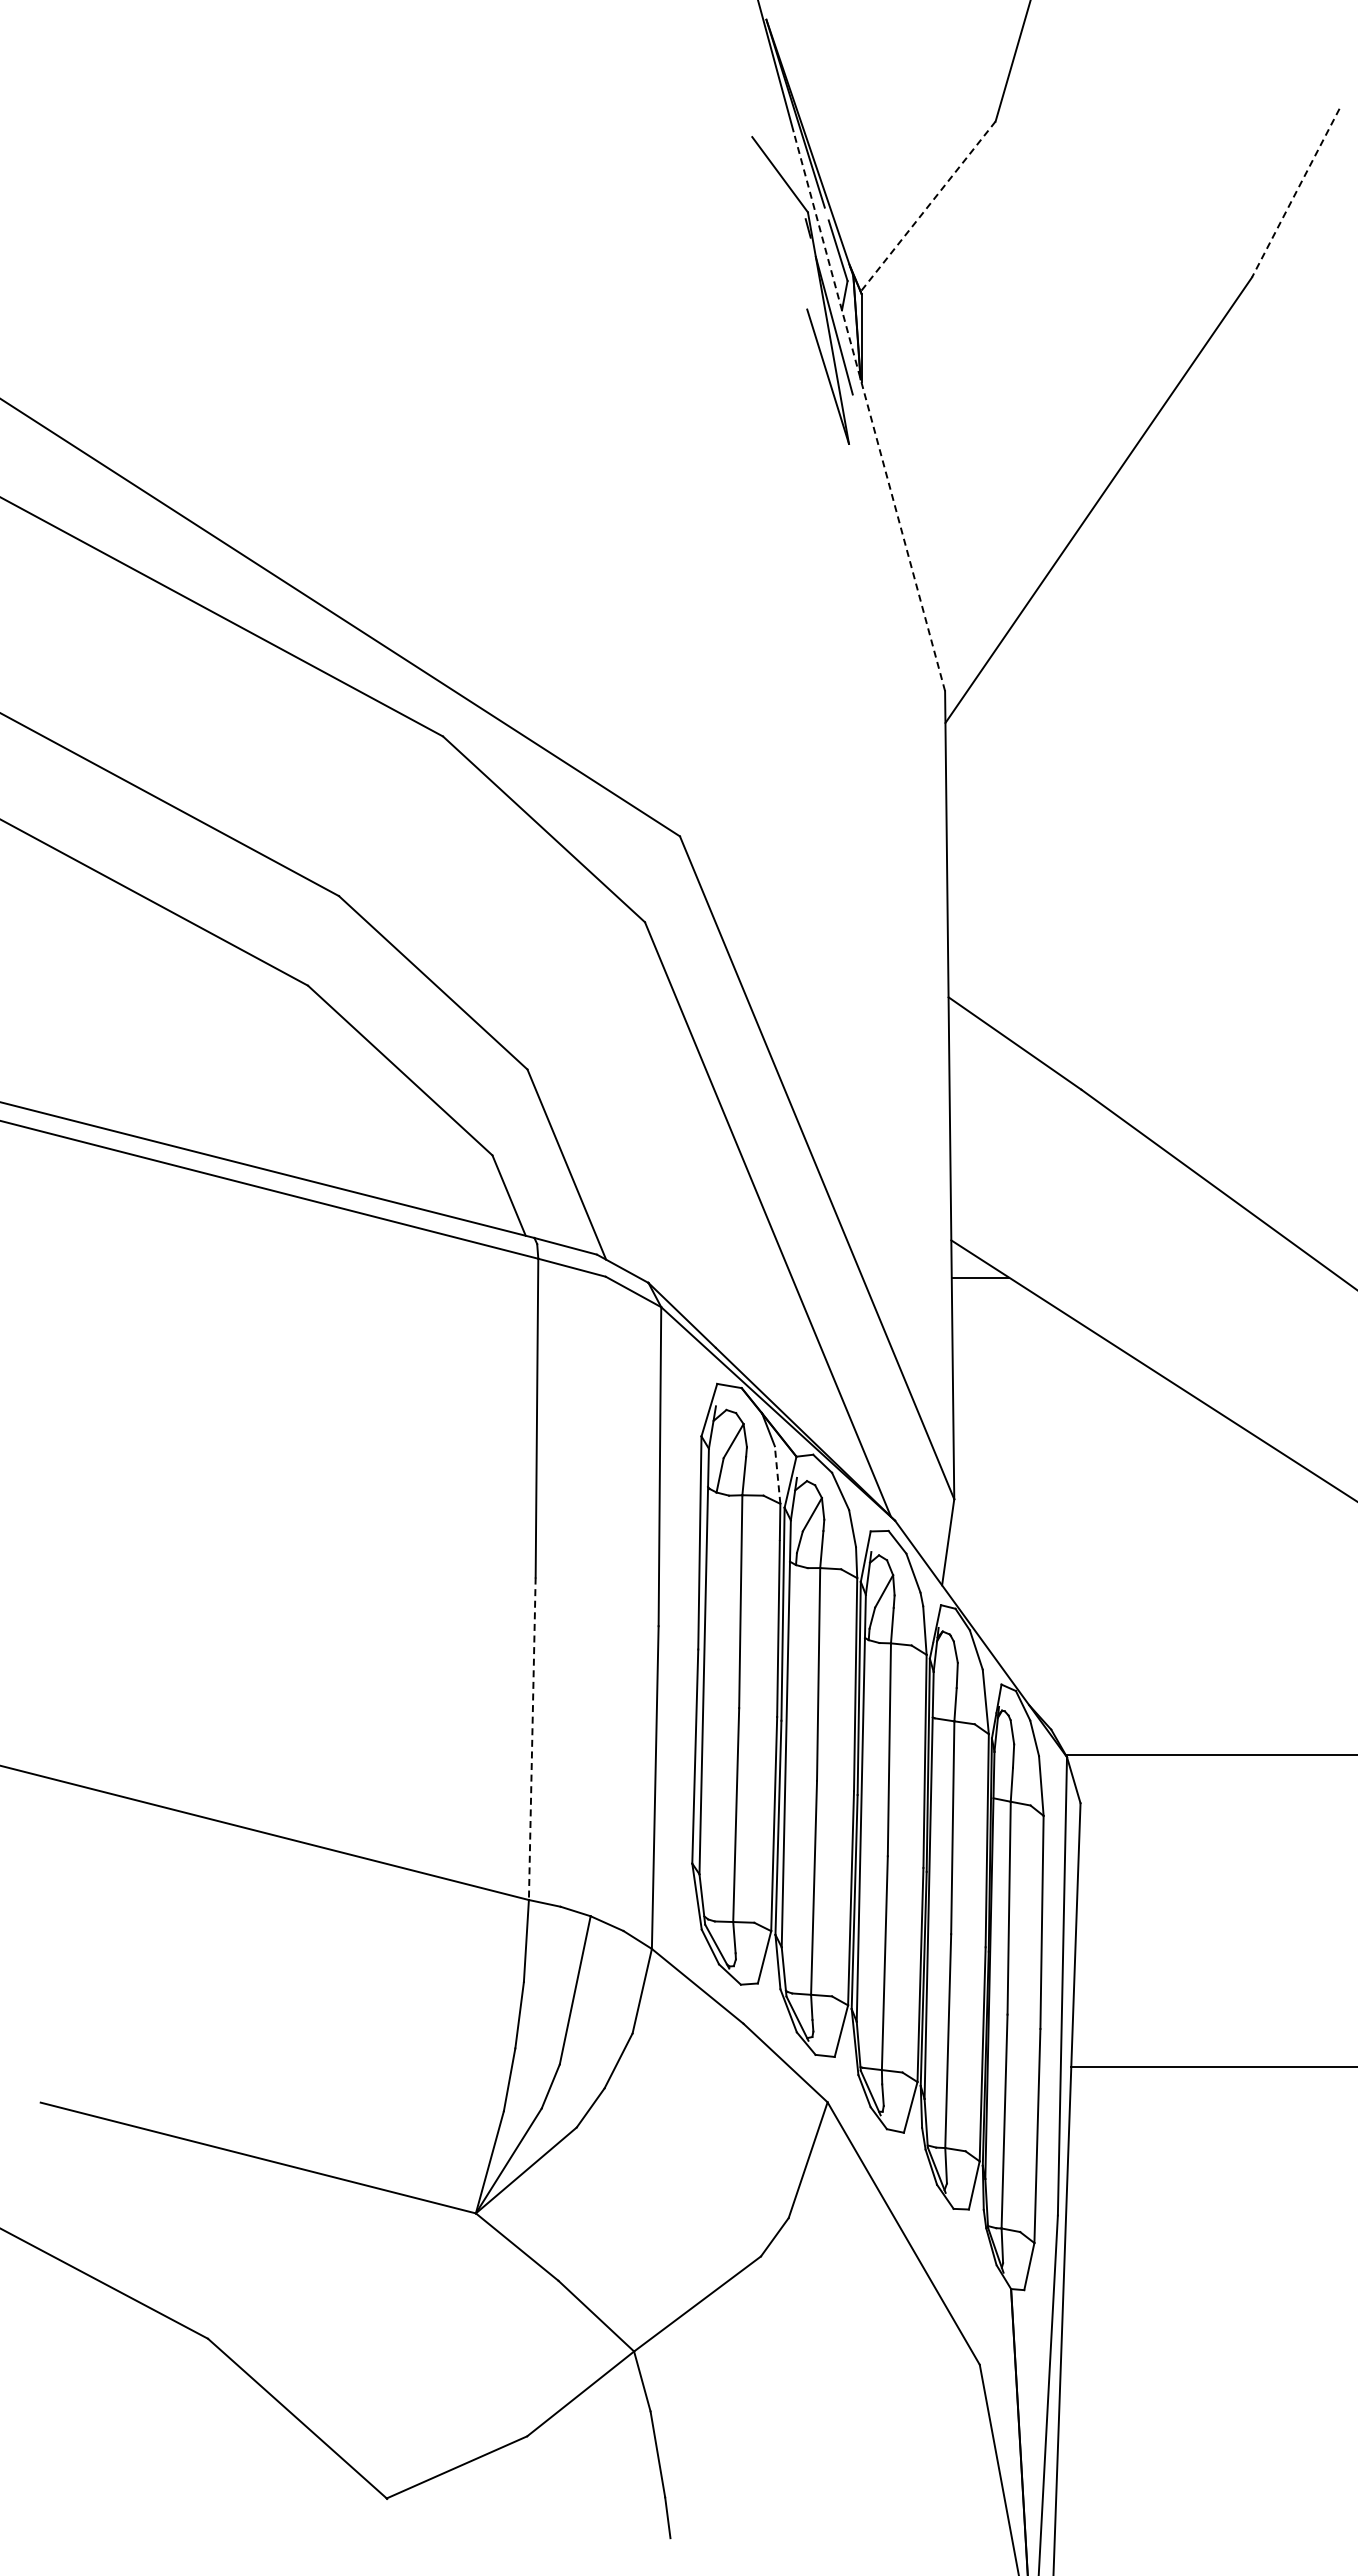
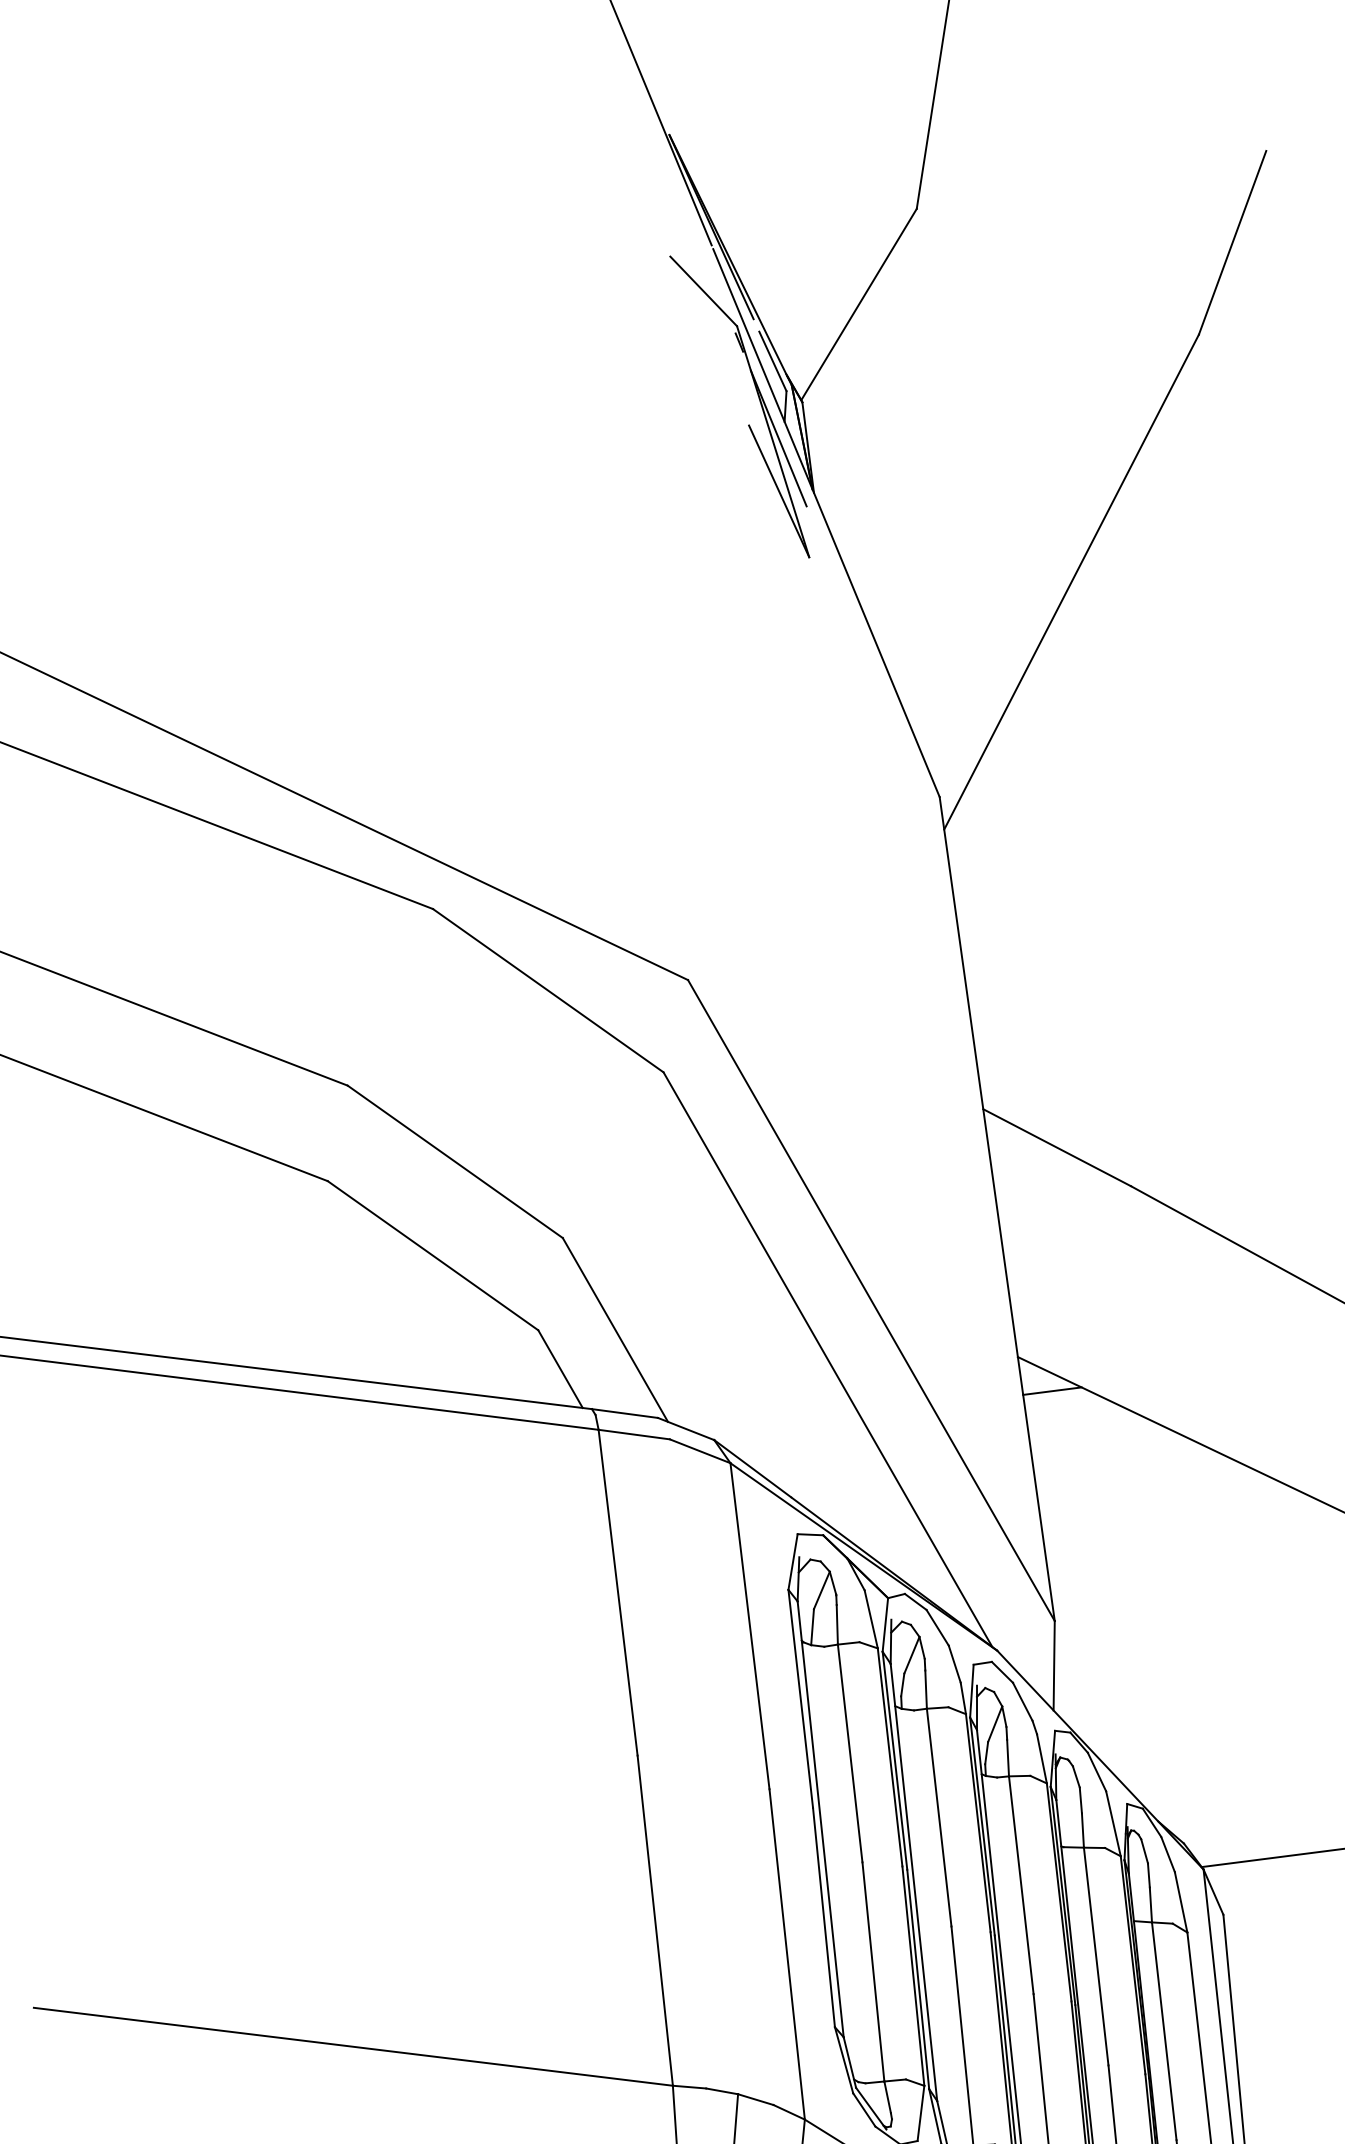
line: (1295, 193) -> (1232, 243), dashed -> solid
line: (928, 206) -> (859, 304), dashed -> solid
line: (869, 412) -> (826, 522), dashed -> solid
line: (777, 1475) -> (871, 1619), dashed -> solid
line: (532, 1739) -> (655, 1921), dashed -> solid

